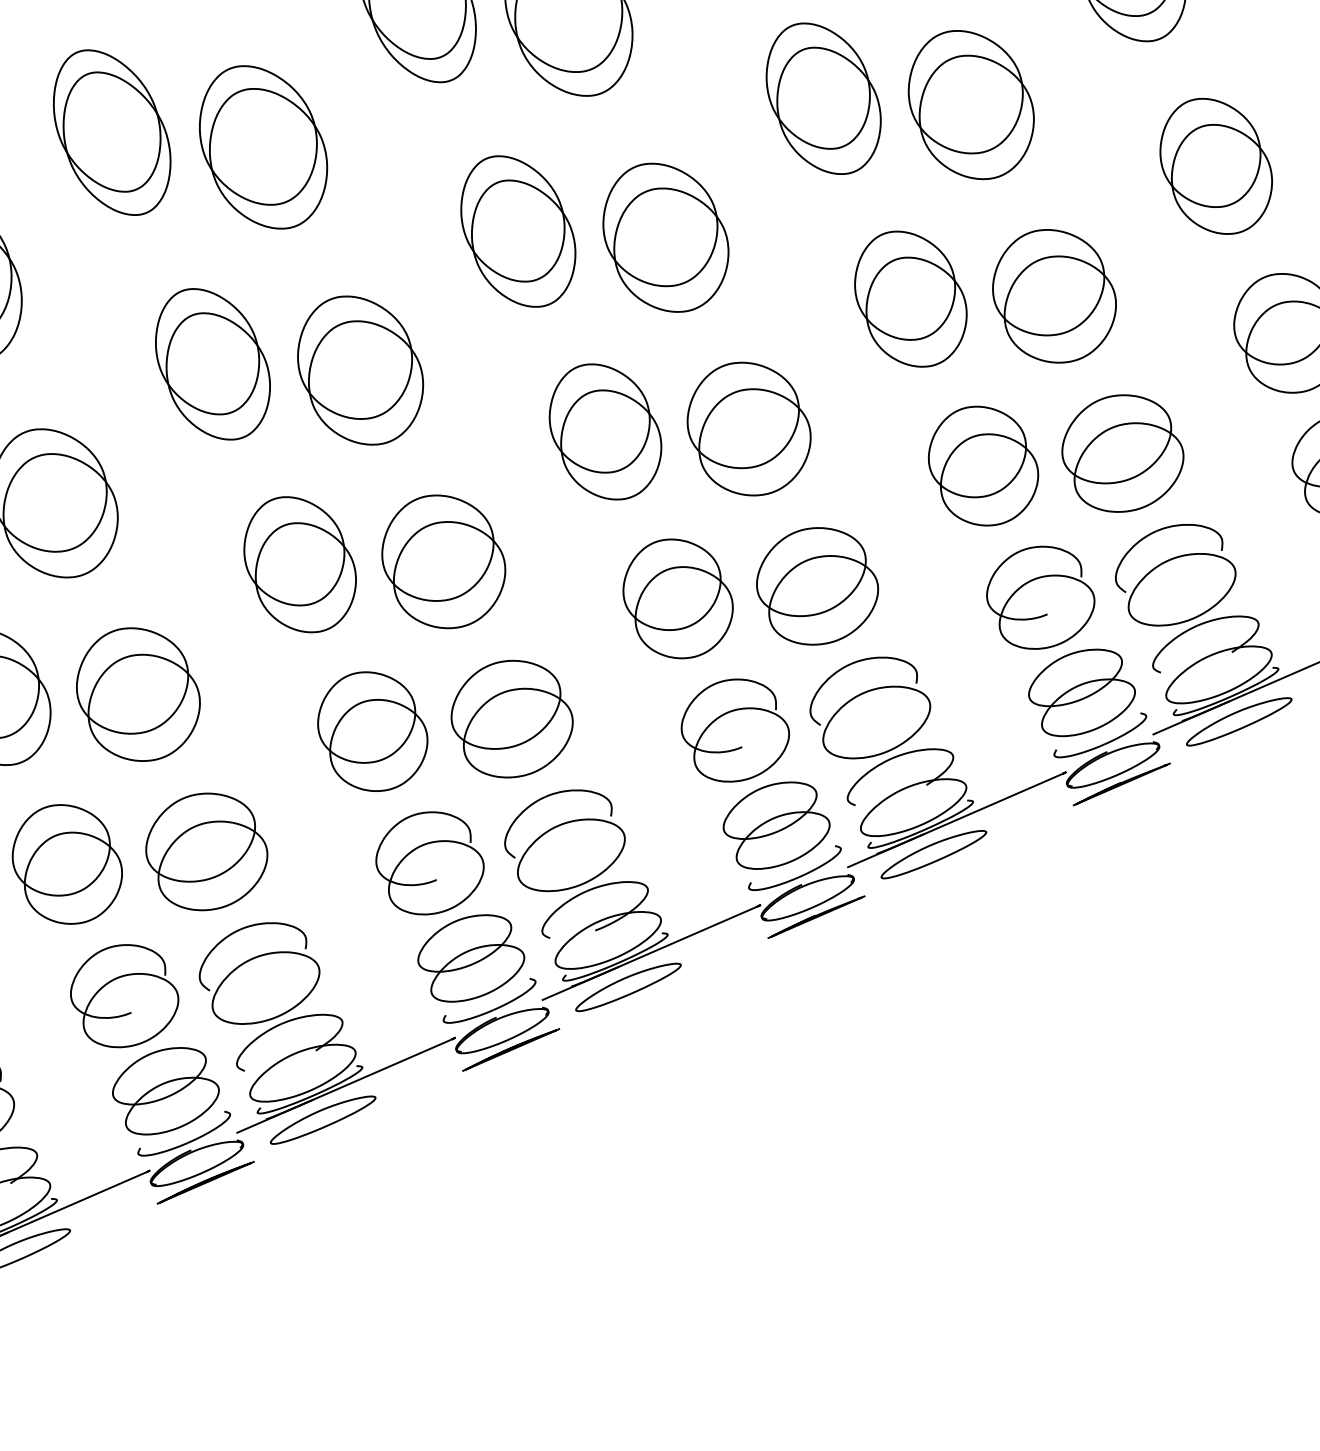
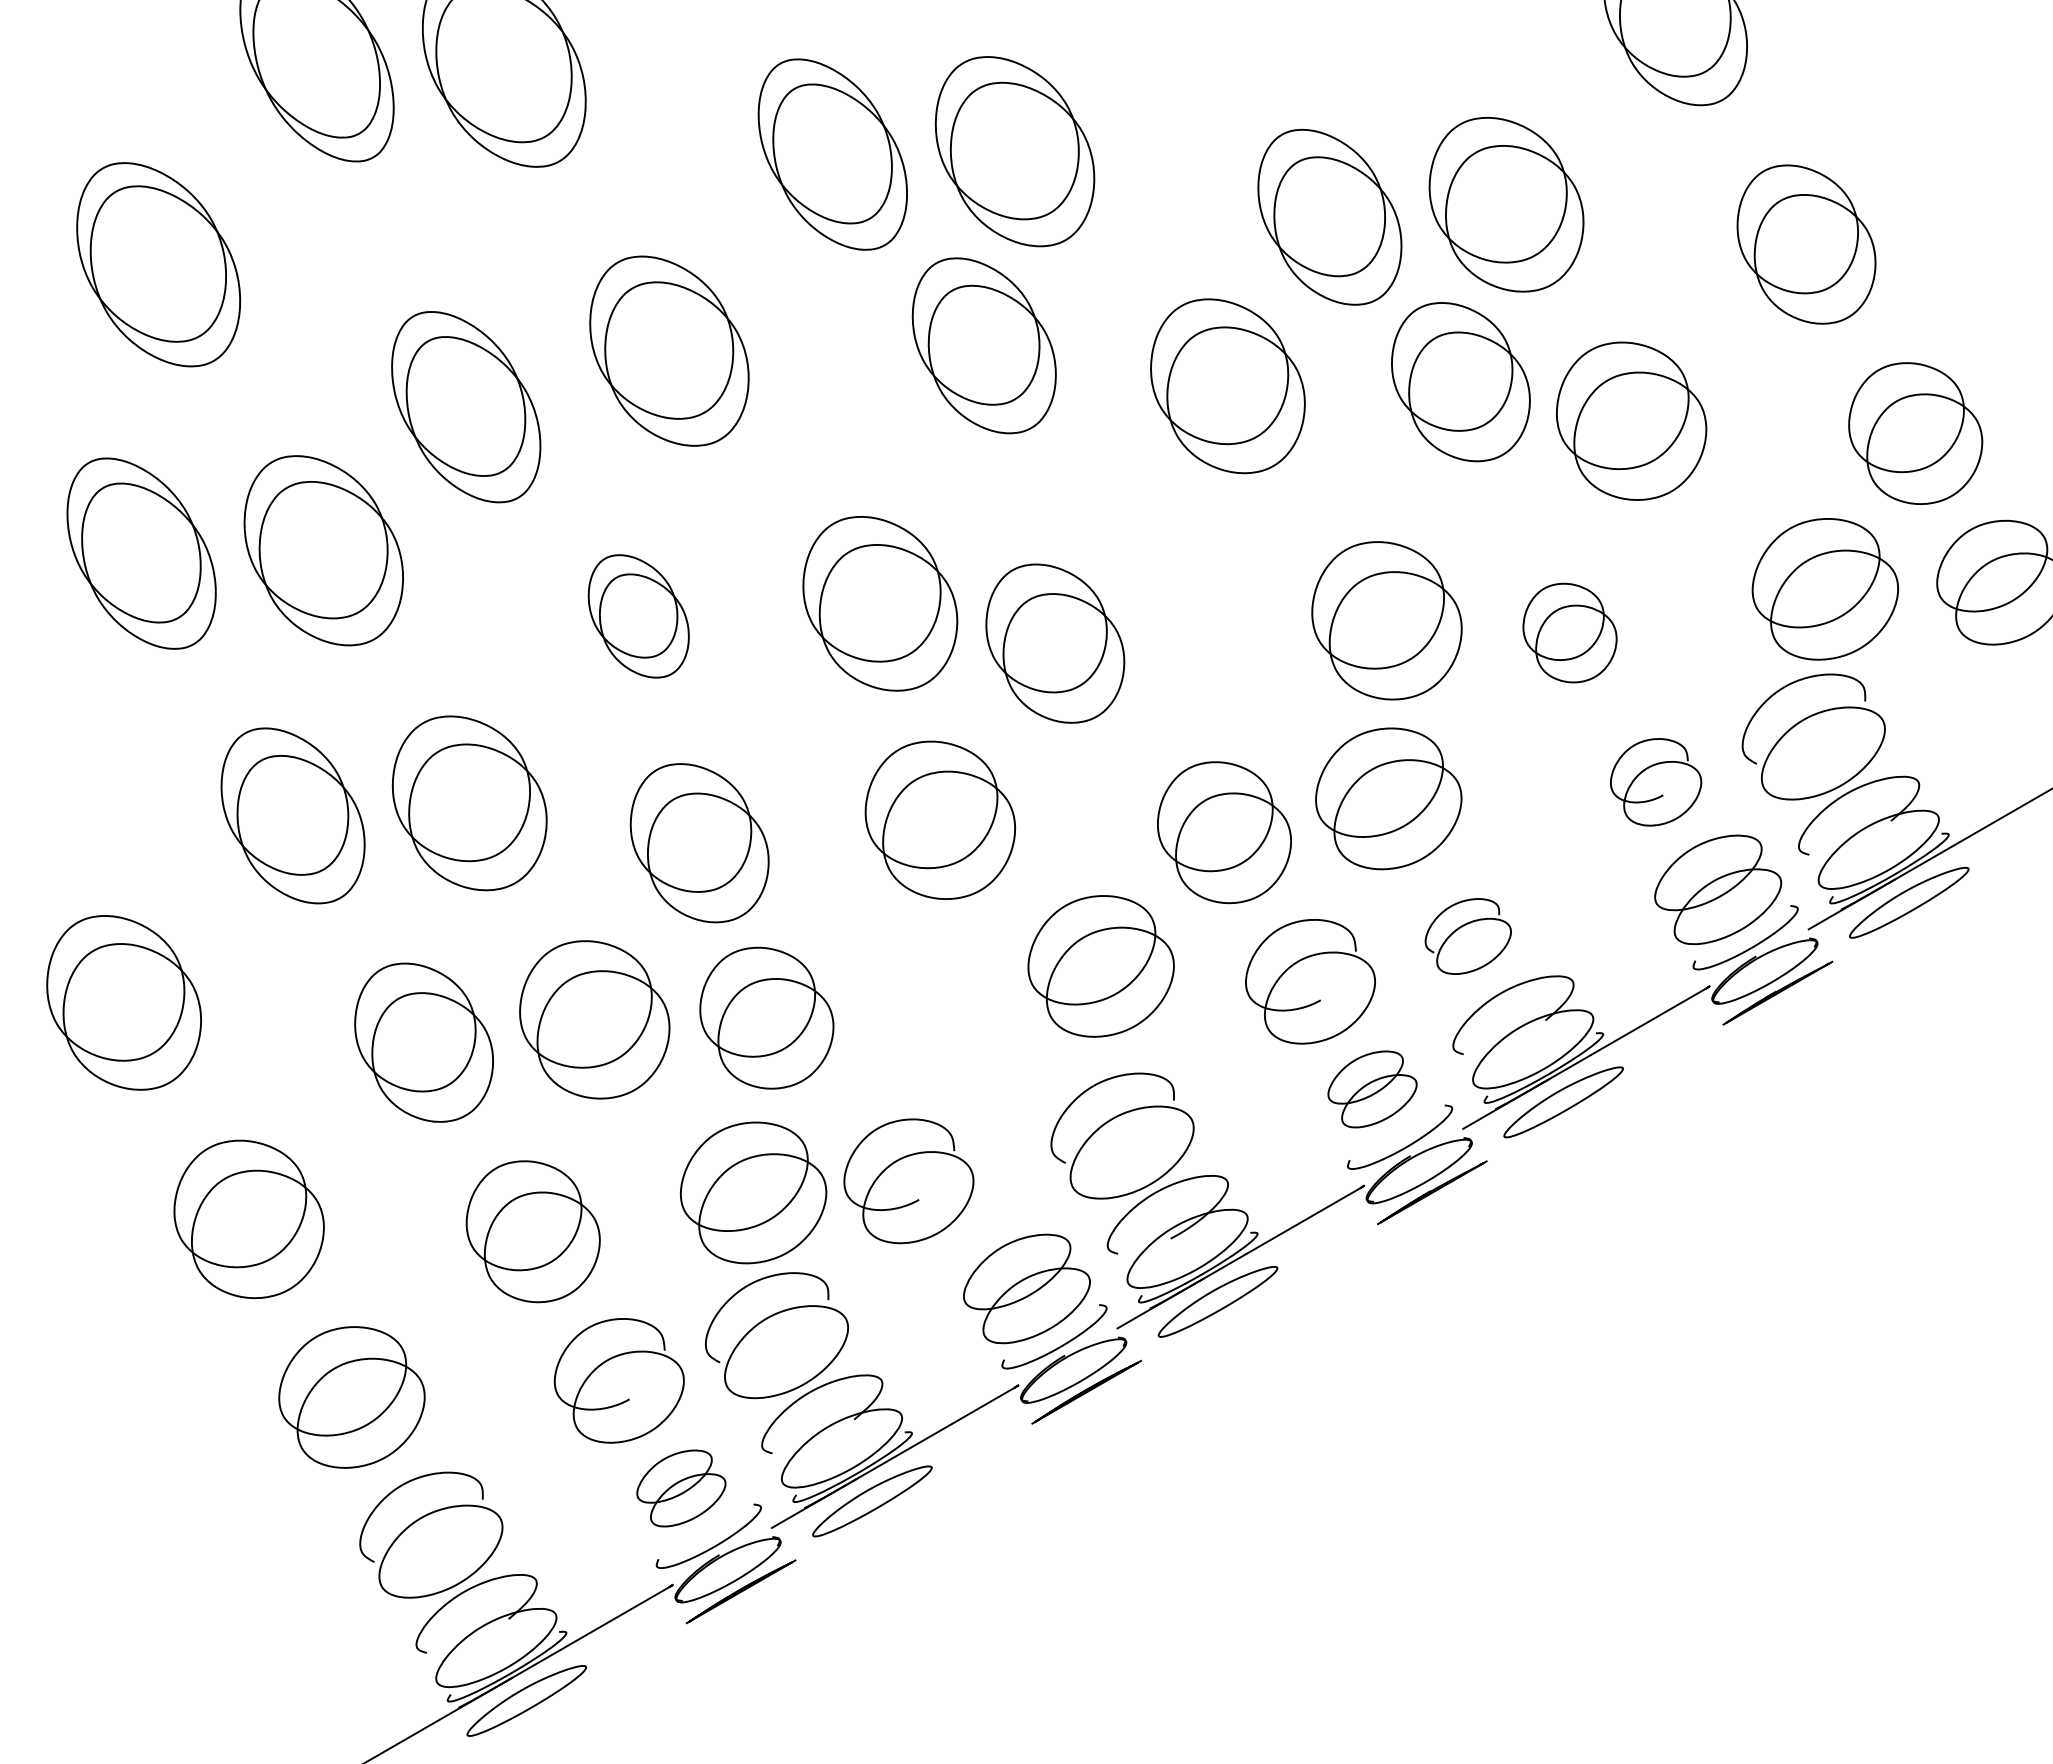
part: (112, 133) -> (466, 407), moved
part: (517, 231) -> (983, 345), moved
part: (665, 238) -> (1227, 386), moved
part: (910, 299) -> (1460, 382), moved
part: (212, 364) -> (638, 616), size x0.7
part: (360, 370) -> (880, 603), moved
part: (748, 428) -> (1386, 620), moved
part: (605, 431) -> (1055, 643), moved
part: (1123, 453) -> (1825, 589), moved
part: (983, 465) -> (1569, 632), size x0.7
part: (299, 565) -> (699, 843), moved
part: (1040, 598) -> (1655, 782), size x0.7
part: (870, 708) -> (1468, 936), size x0.6
part: (511, 719) -> (1100, 966), moved
part: (372, 731) -> (766, 1017), moved
part: (776, 825) -> (1372, 1089), size x0.7
part: (206, 851) -> (753, 1192), moved
part: (429, 863) -> (908, 1181), moved
part: (166, 1091) -> (681, 1488), size x0.7

